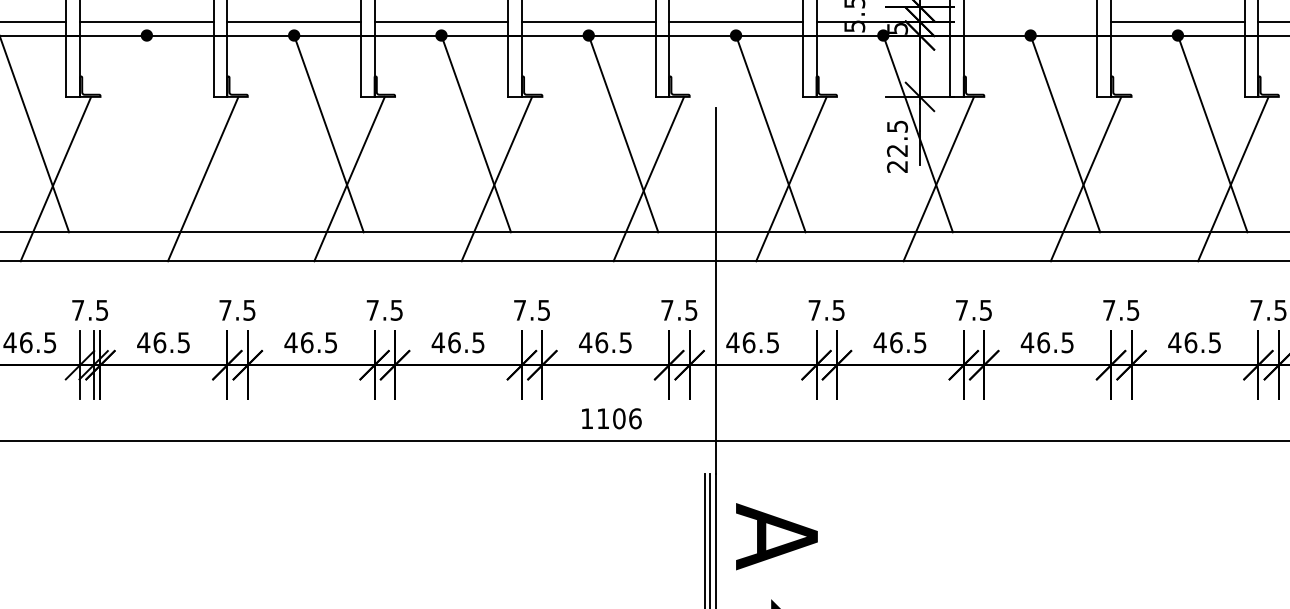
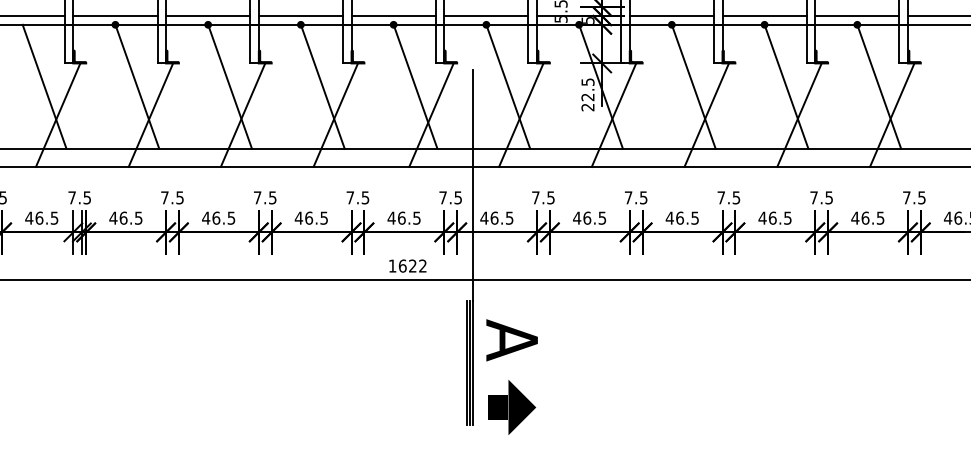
line: (1030, 22) -> (671, 16), added
line: (181, 133) -> (137, 86), added
text: (618, 417) -> (412, 265), 1106 -> 1622

